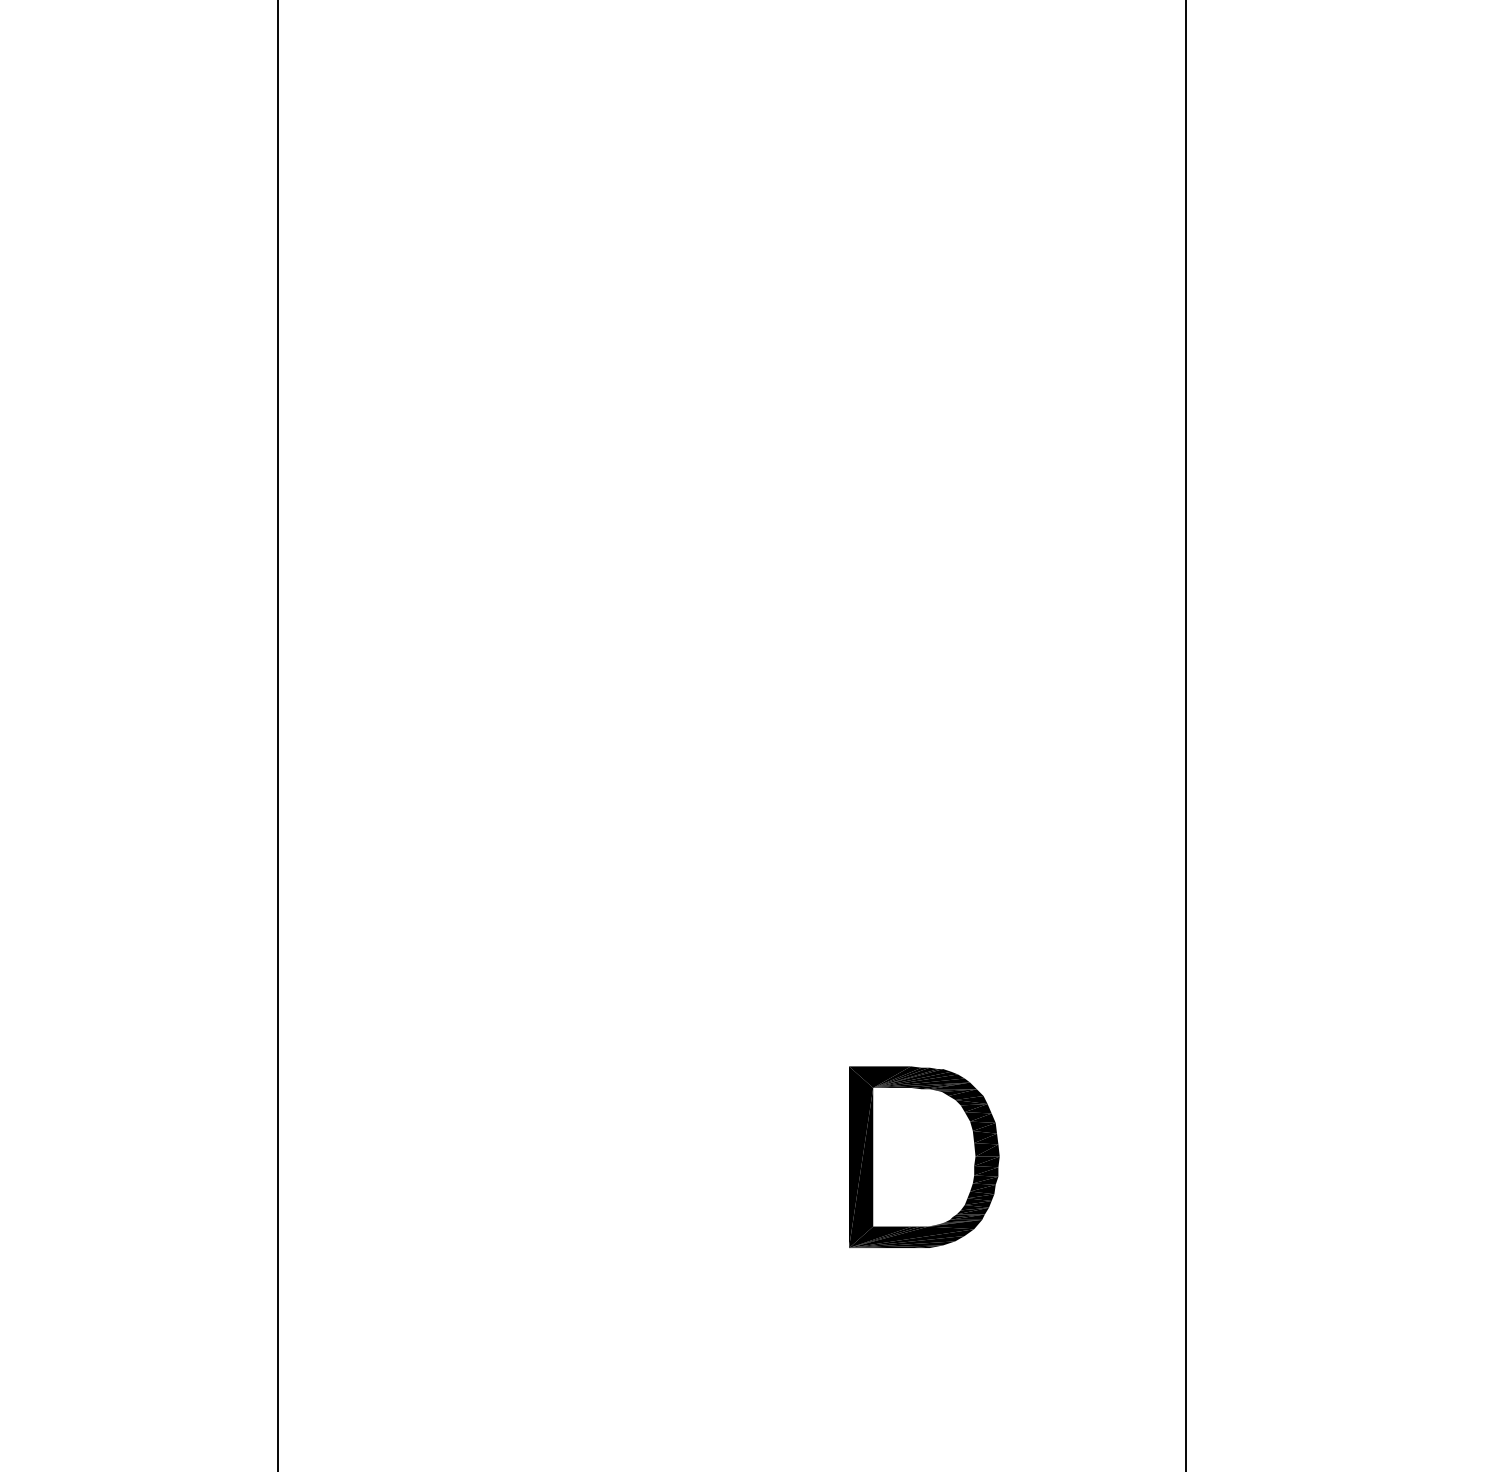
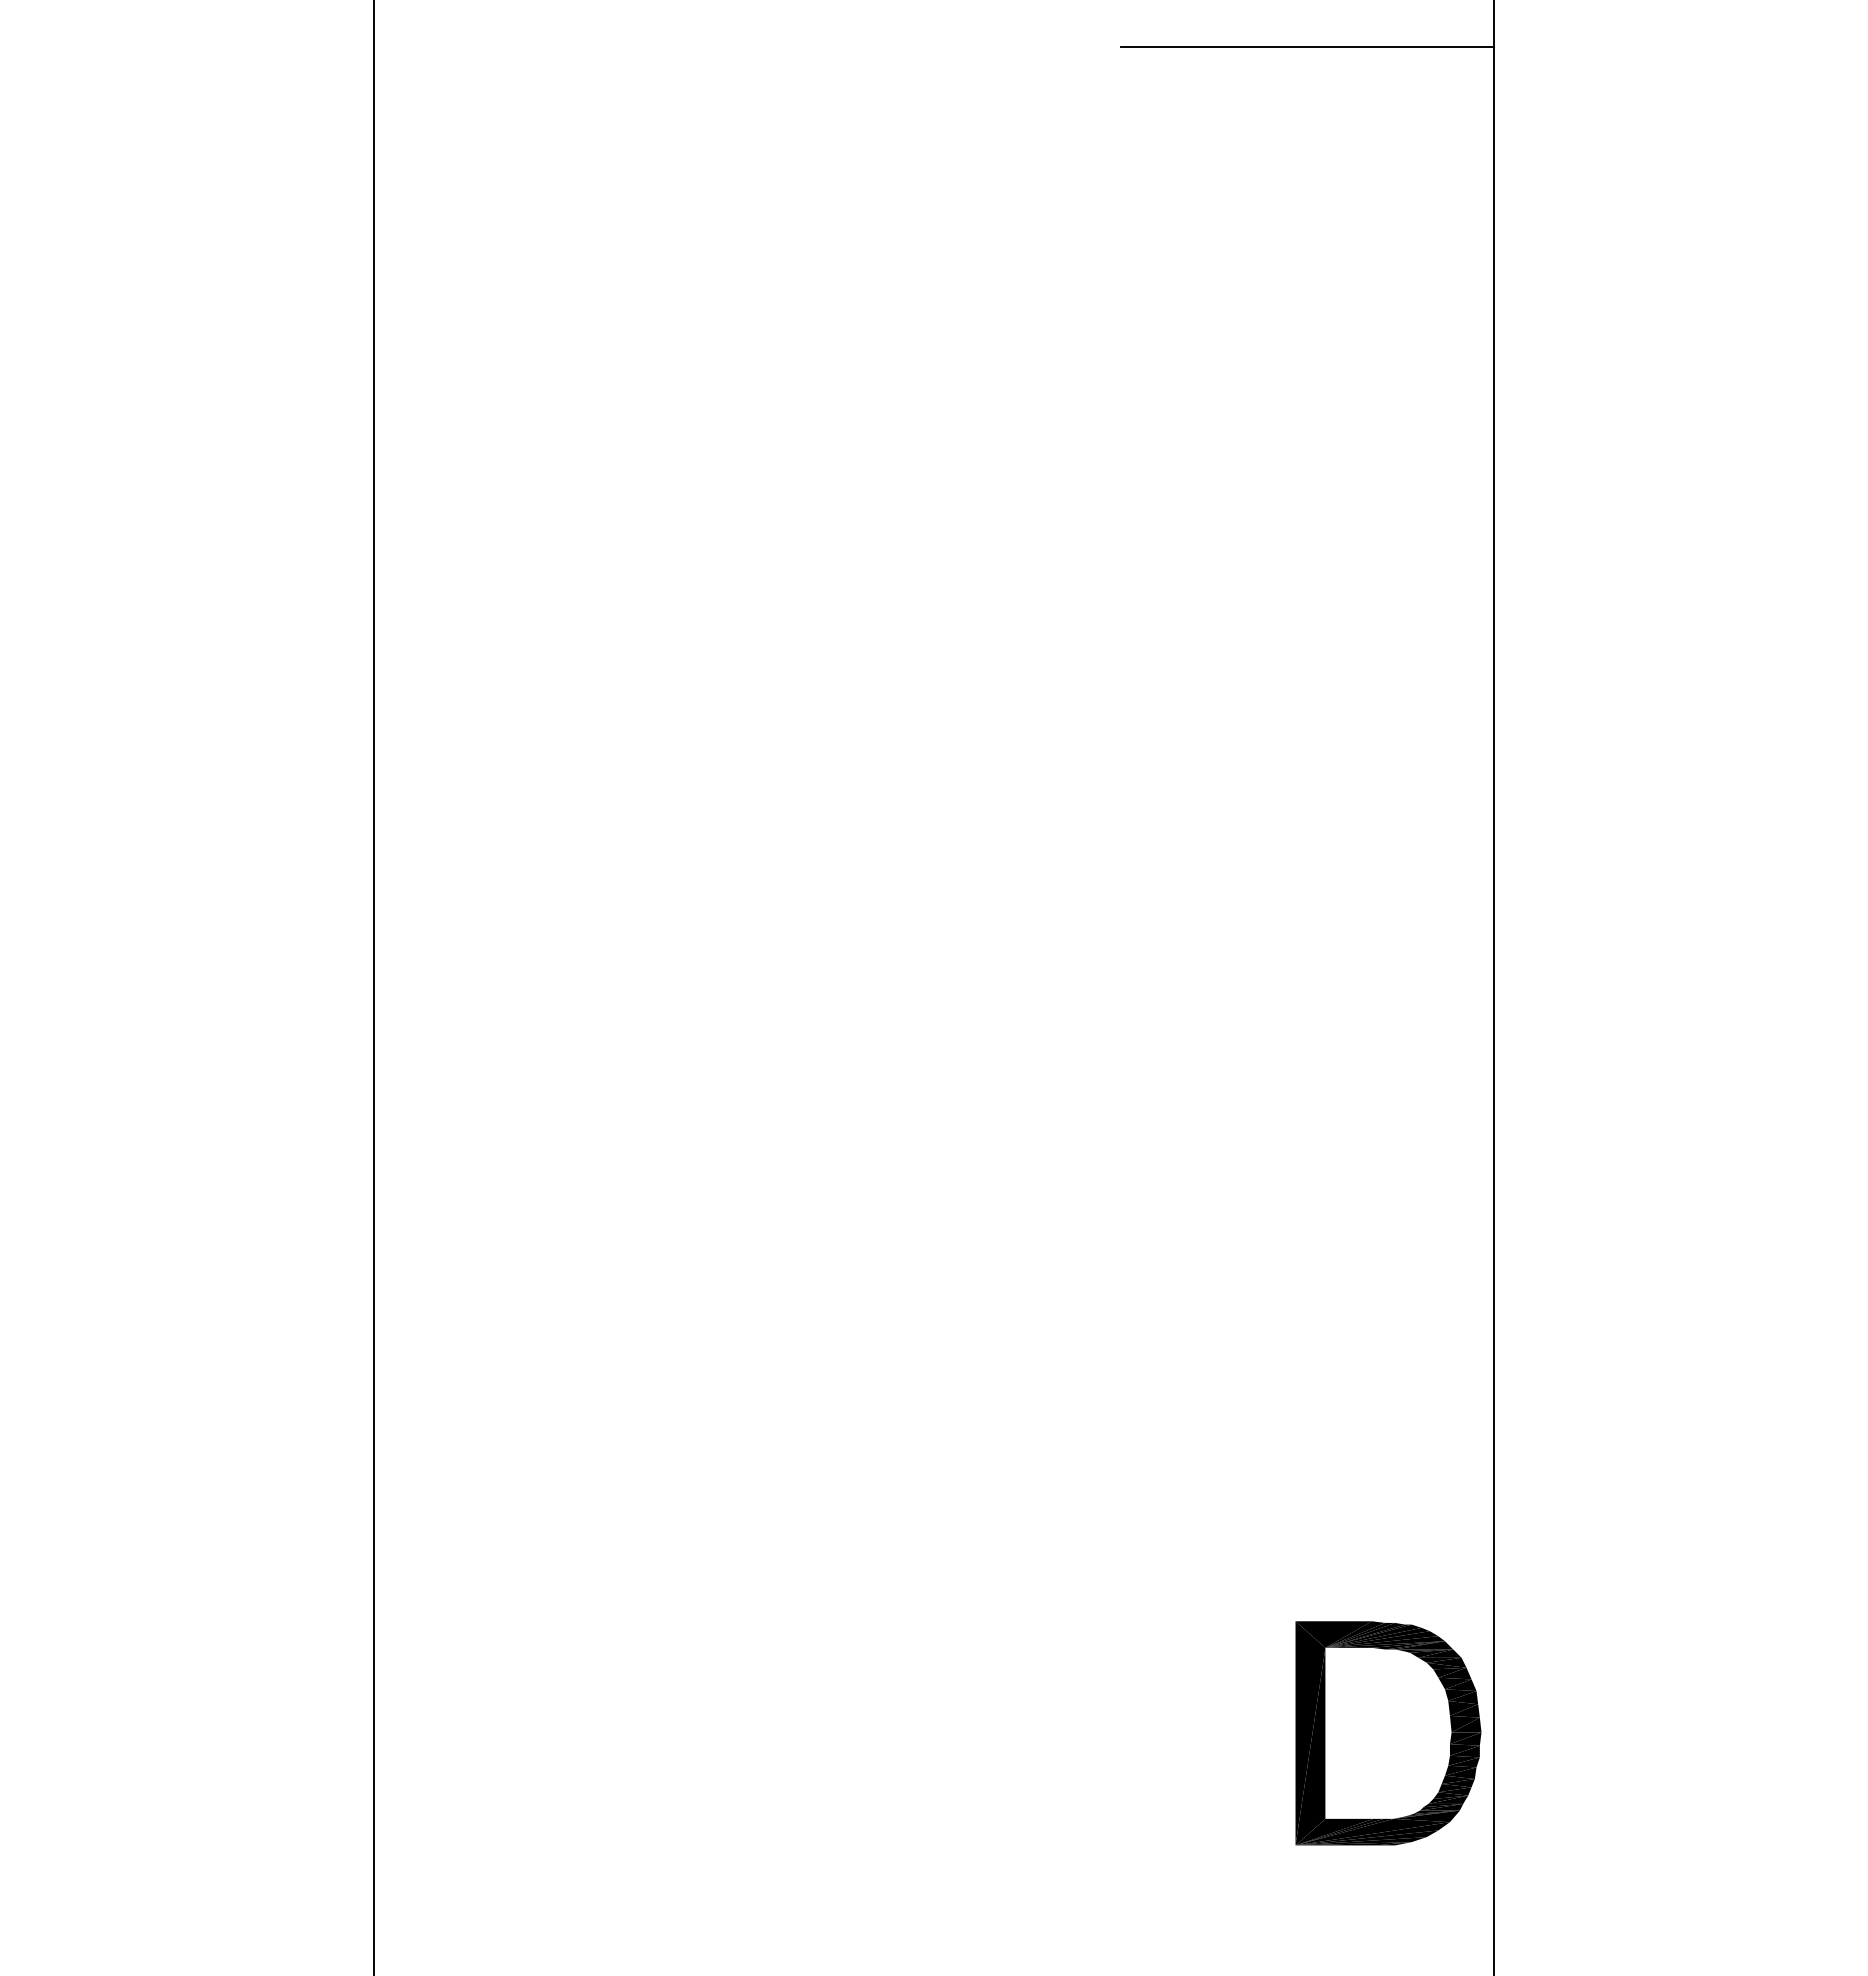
part: (924, 1157) -> (1388, 1733), moved

